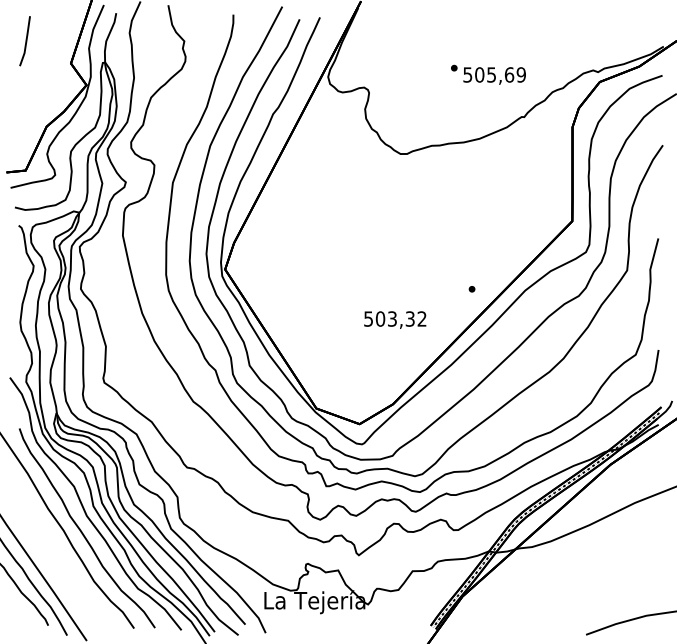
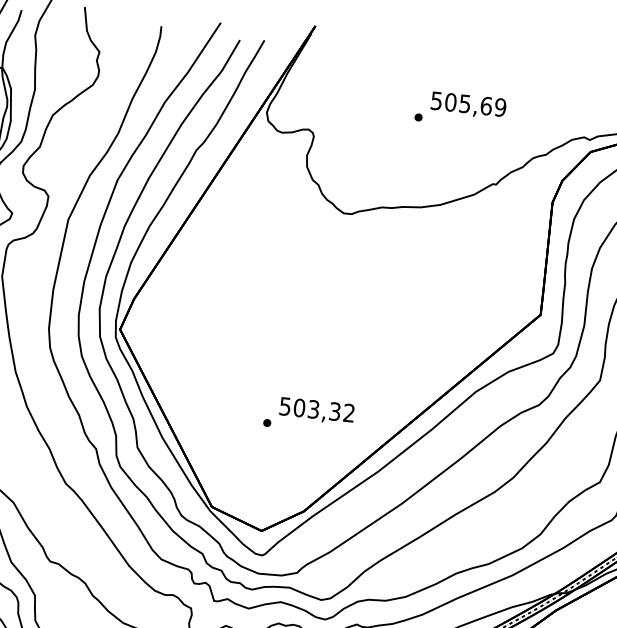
text: (494, 75) -> (468, 104), moved
part: (471, 289) -> (266, 423), moved

